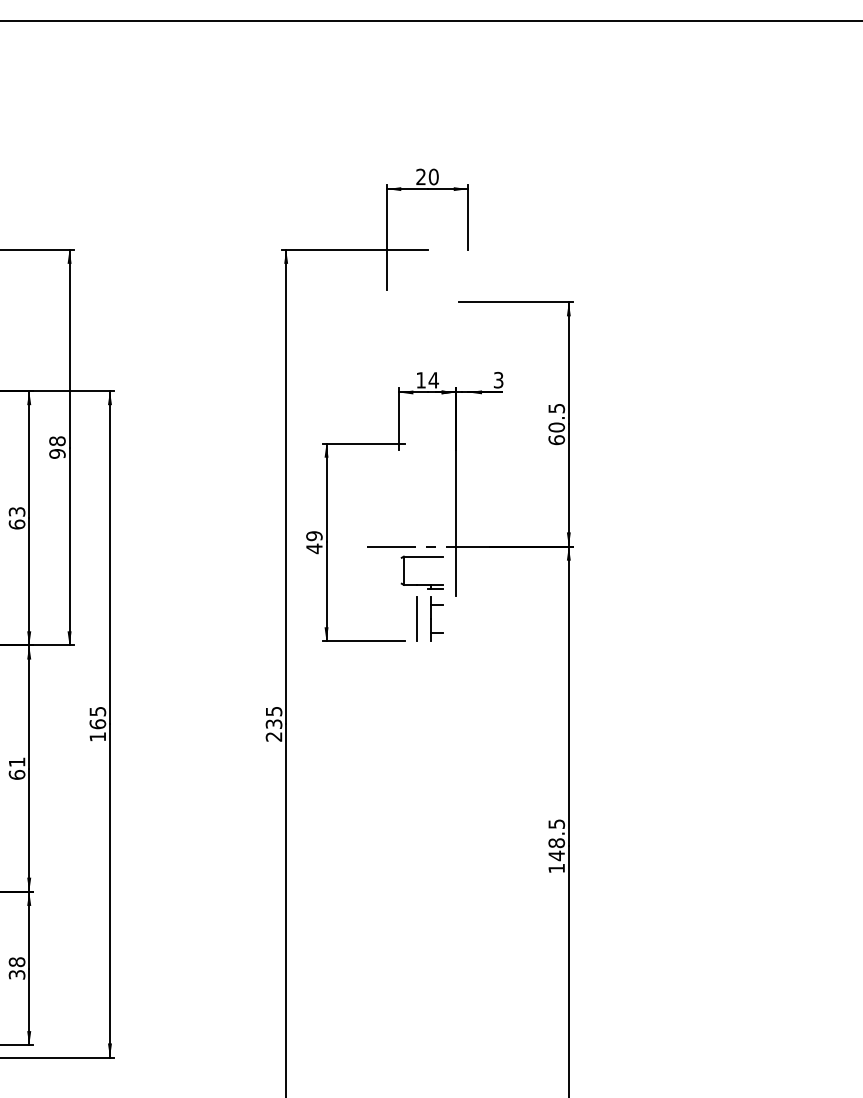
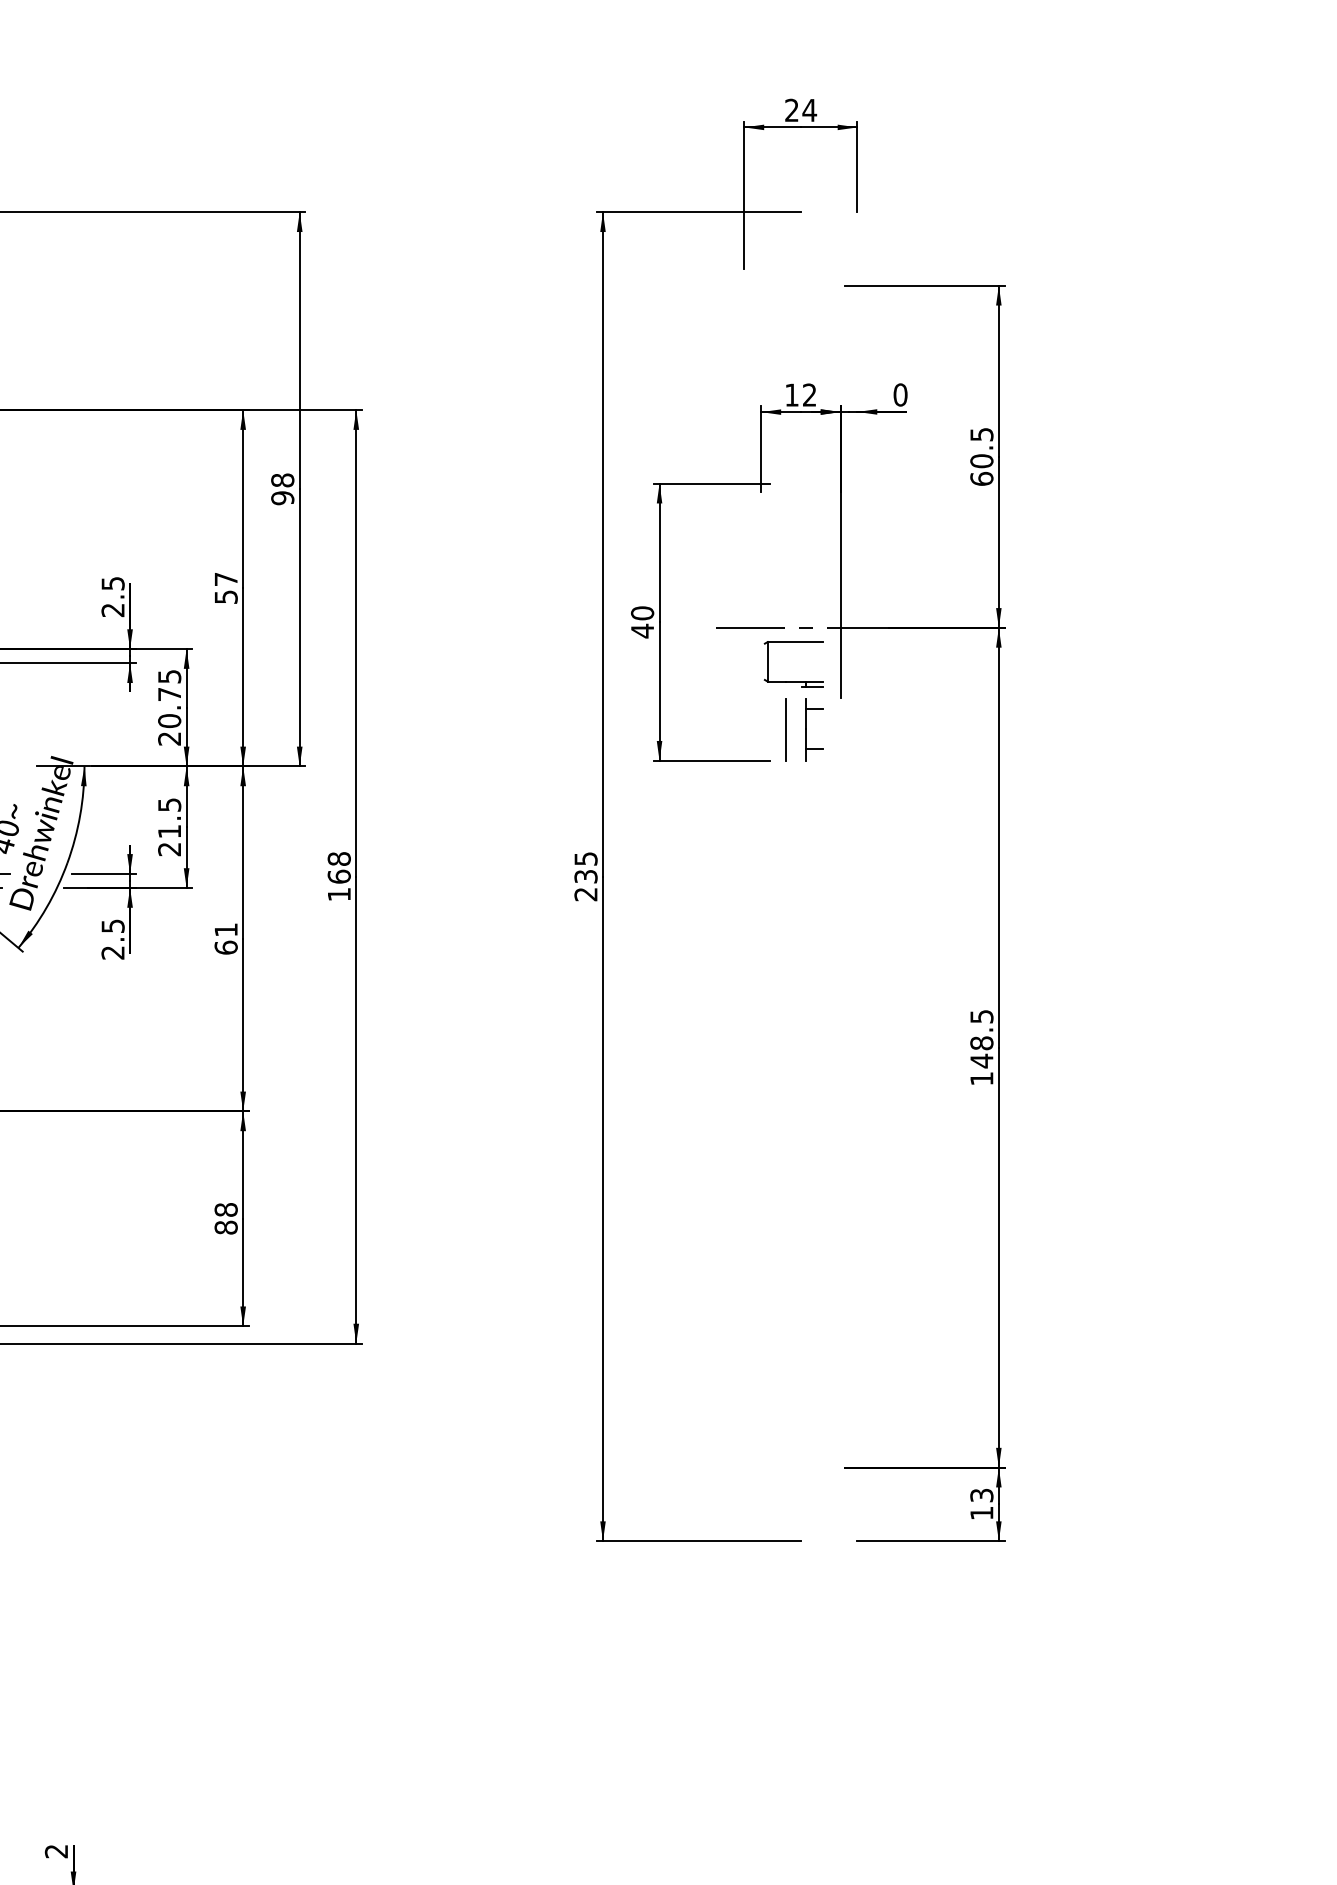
text: (433, 177) -> (809, 110), 20 -> 24
text: (433, 379) -> (809, 394), 14 -> 12
text: (498, 379) -> (900, 394), 3 -> 0
text: (16, 517) -> (225, 587), 63 -> 57
text: (314, 536) -> (642, 613), 49 -> 40
text: (97, 711) -> (338, 858), 165 -> 168
text: (16, 974) -> (225, 1227), 38 -> 88

